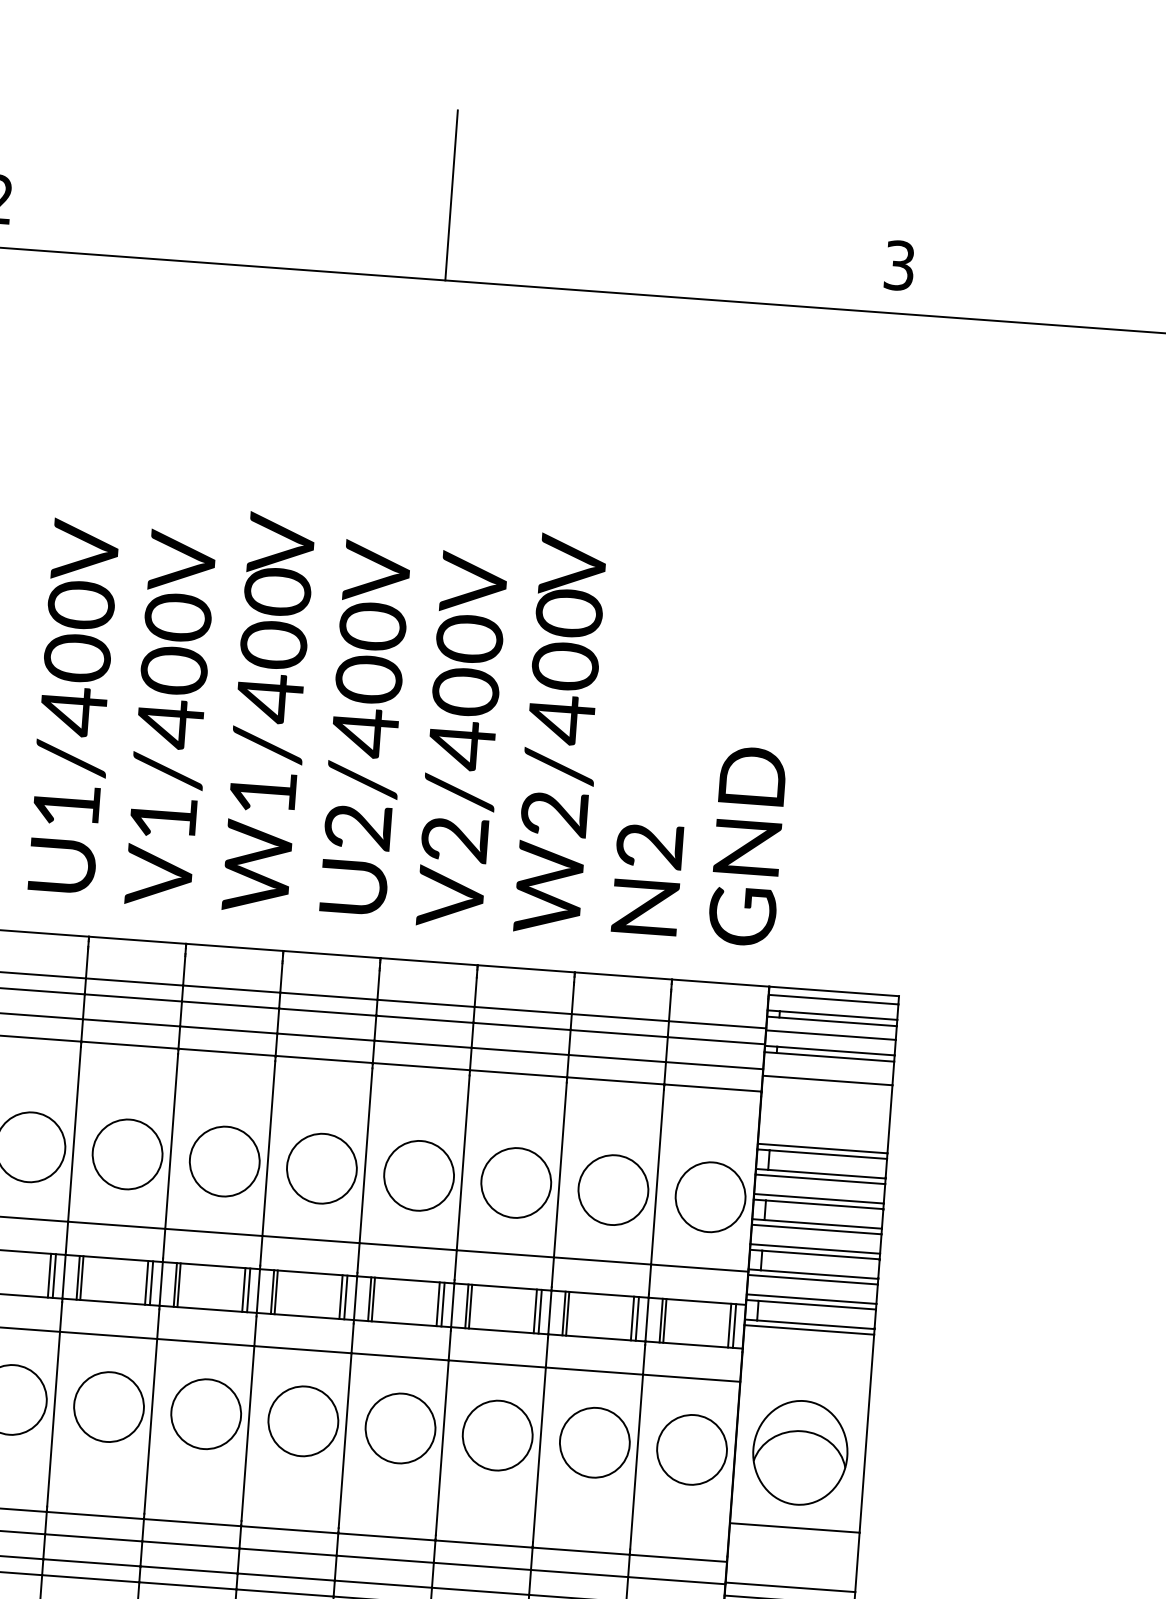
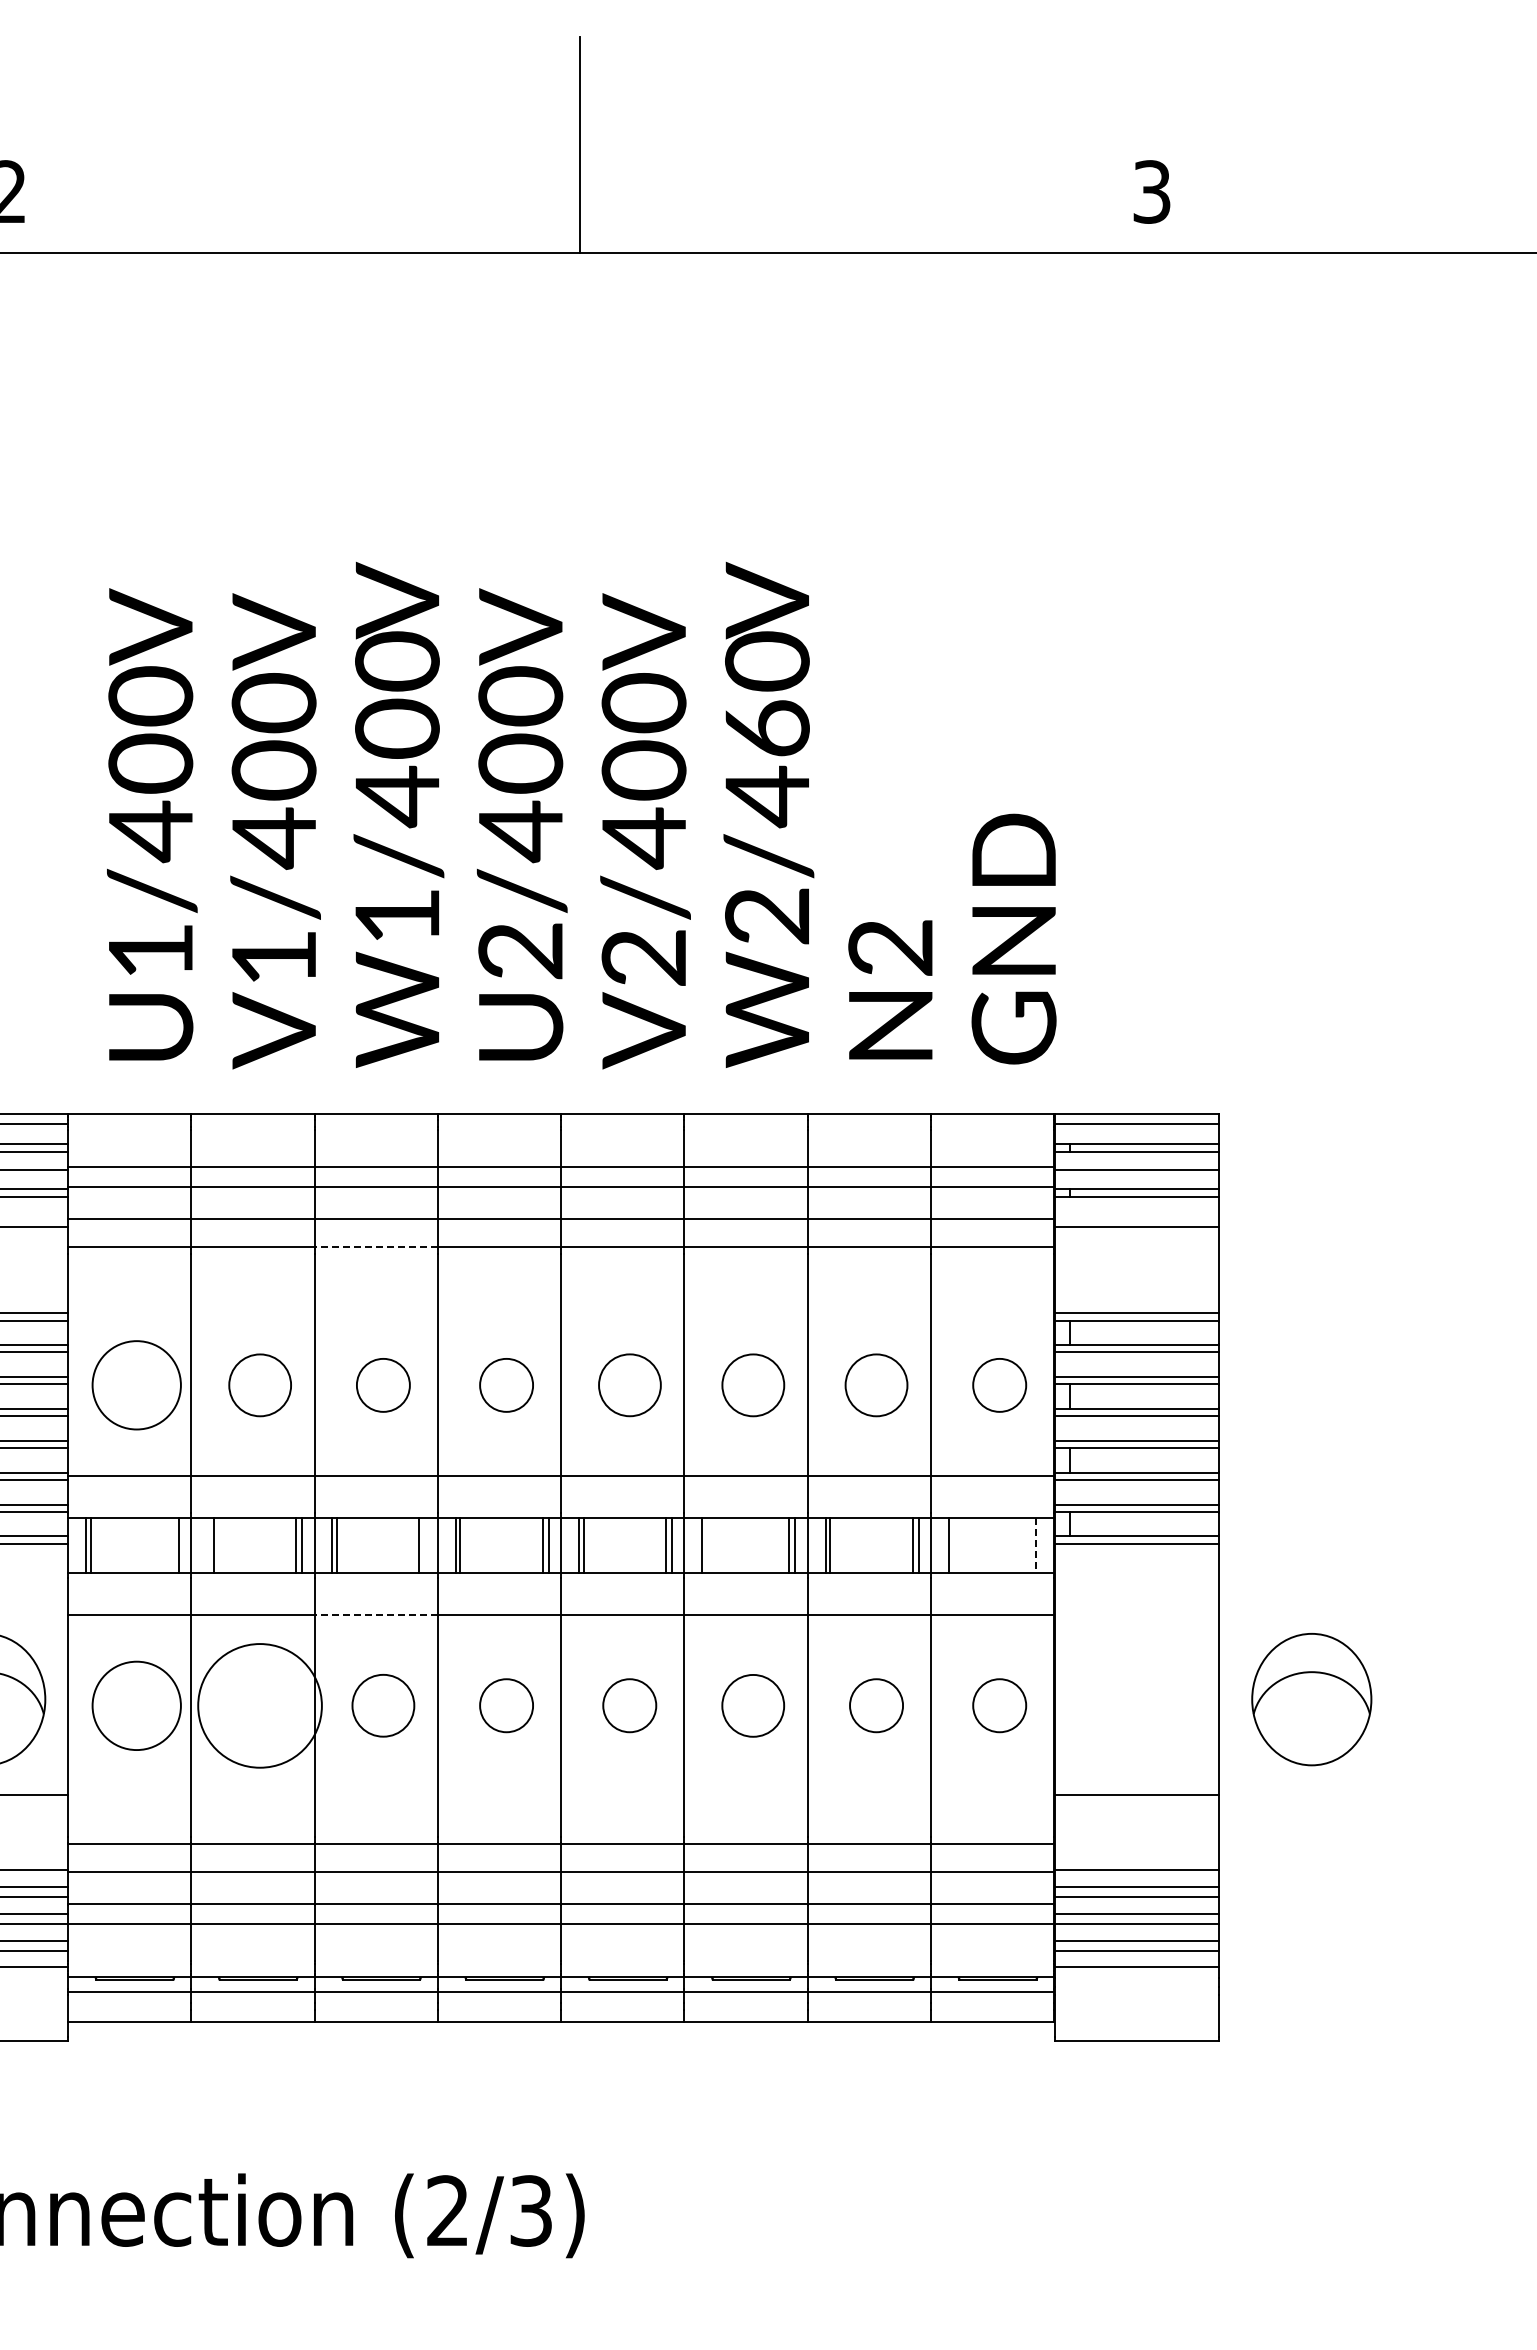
text: (565, 666) -> (767, 728), W2/400 -> W2/460
line: (227, 1052) -> (376, 1247), solid -> dashed
circle: (127, 1154) -> (260, 1385), size x0.7
circle: (224, 1161) -> (383, 1385), size x0.6
circle: (321, 1168) -> (506, 1385), size x0.6
circle: (418, 1175) -> (629, 1385), size x0.7
circle: (516, 1183) -> (753, 1385), size x0.7
circle: (613, 1190) -> (876, 1385), size x0.7
circle: (710, 1197) -> (999, 1385), size x0.6
line: (49, 1275) -> (172, 1545), removed
line: (78, 1277) -> (209, 1545), removed
line: (248, 1290) -> (425, 1545), removed
line: (470, 1306) -> (707, 1545), removed
line: (664, 1320) -> (953, 1545), removed
line: (729, 1325) -> (1035, 1545), solid -> dashed
line: (734, 1325) -> (1041, 1545), removed
line: (206, 1342) -> (376, 1615), solid -> dashed
circle: (108, 1406) -> (259, 1705), size x1.4
circle: (206, 1413) -> (383, 1705), size x0.7
circle: (303, 1421) -> (506, 1705), size x0.6
circle: (400, 1428) -> (629, 1705), size x0.6
circle: (497, 1435) -> (753, 1705), size x0.7
circle: (594, 1442) -> (876, 1705), size x0.6
circle: (691, 1449) -> (999, 1705), size x0.6
part: (800, 1452) -> (1311, 1699), moved

